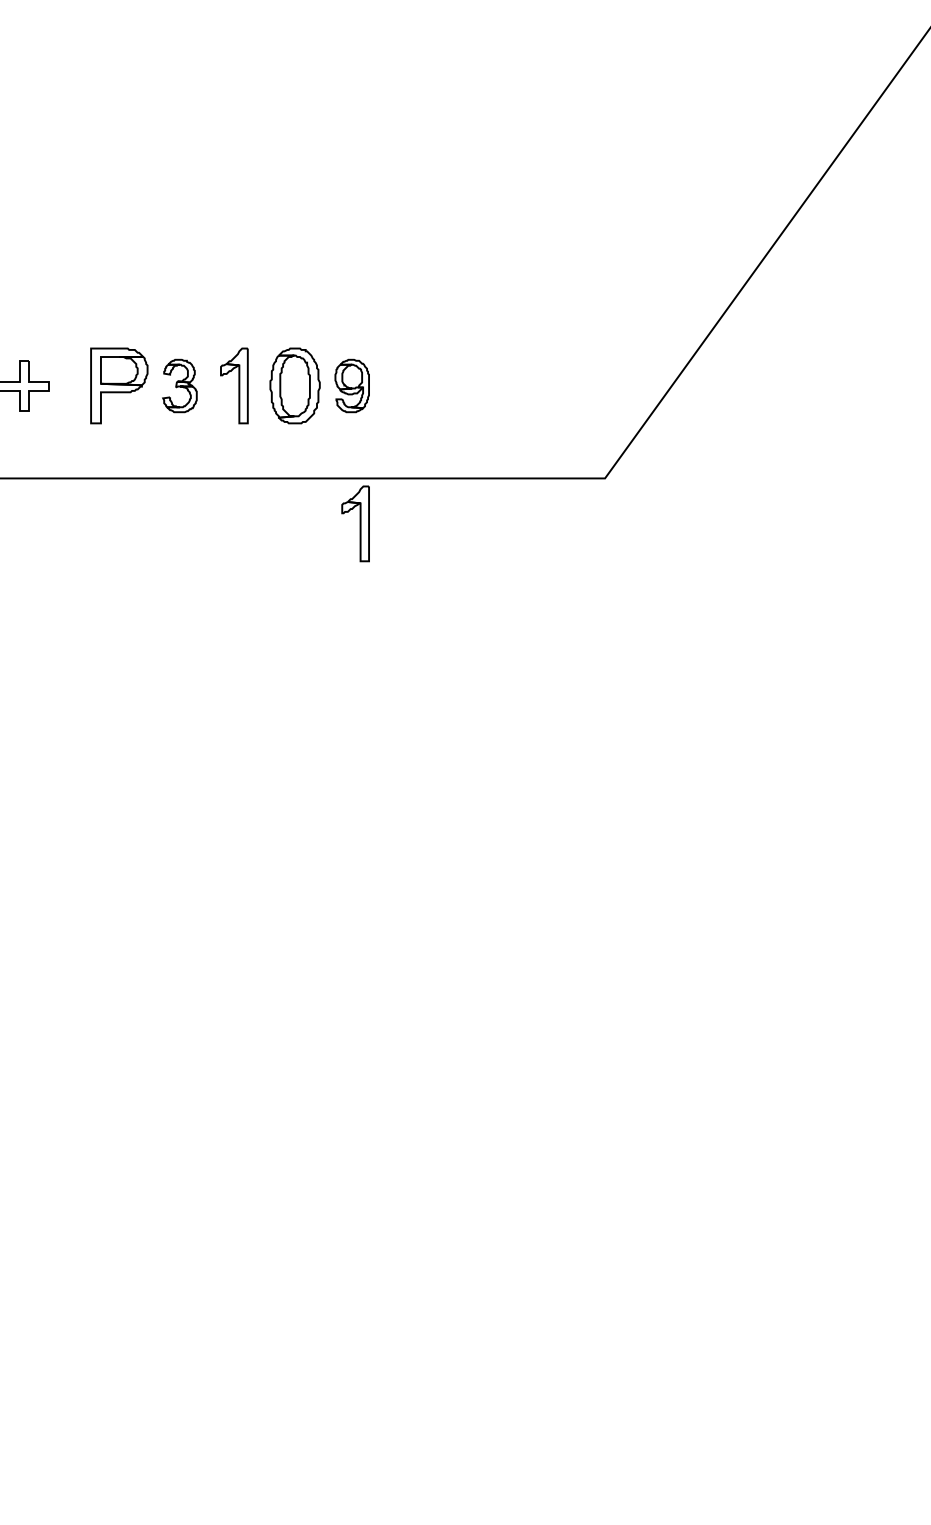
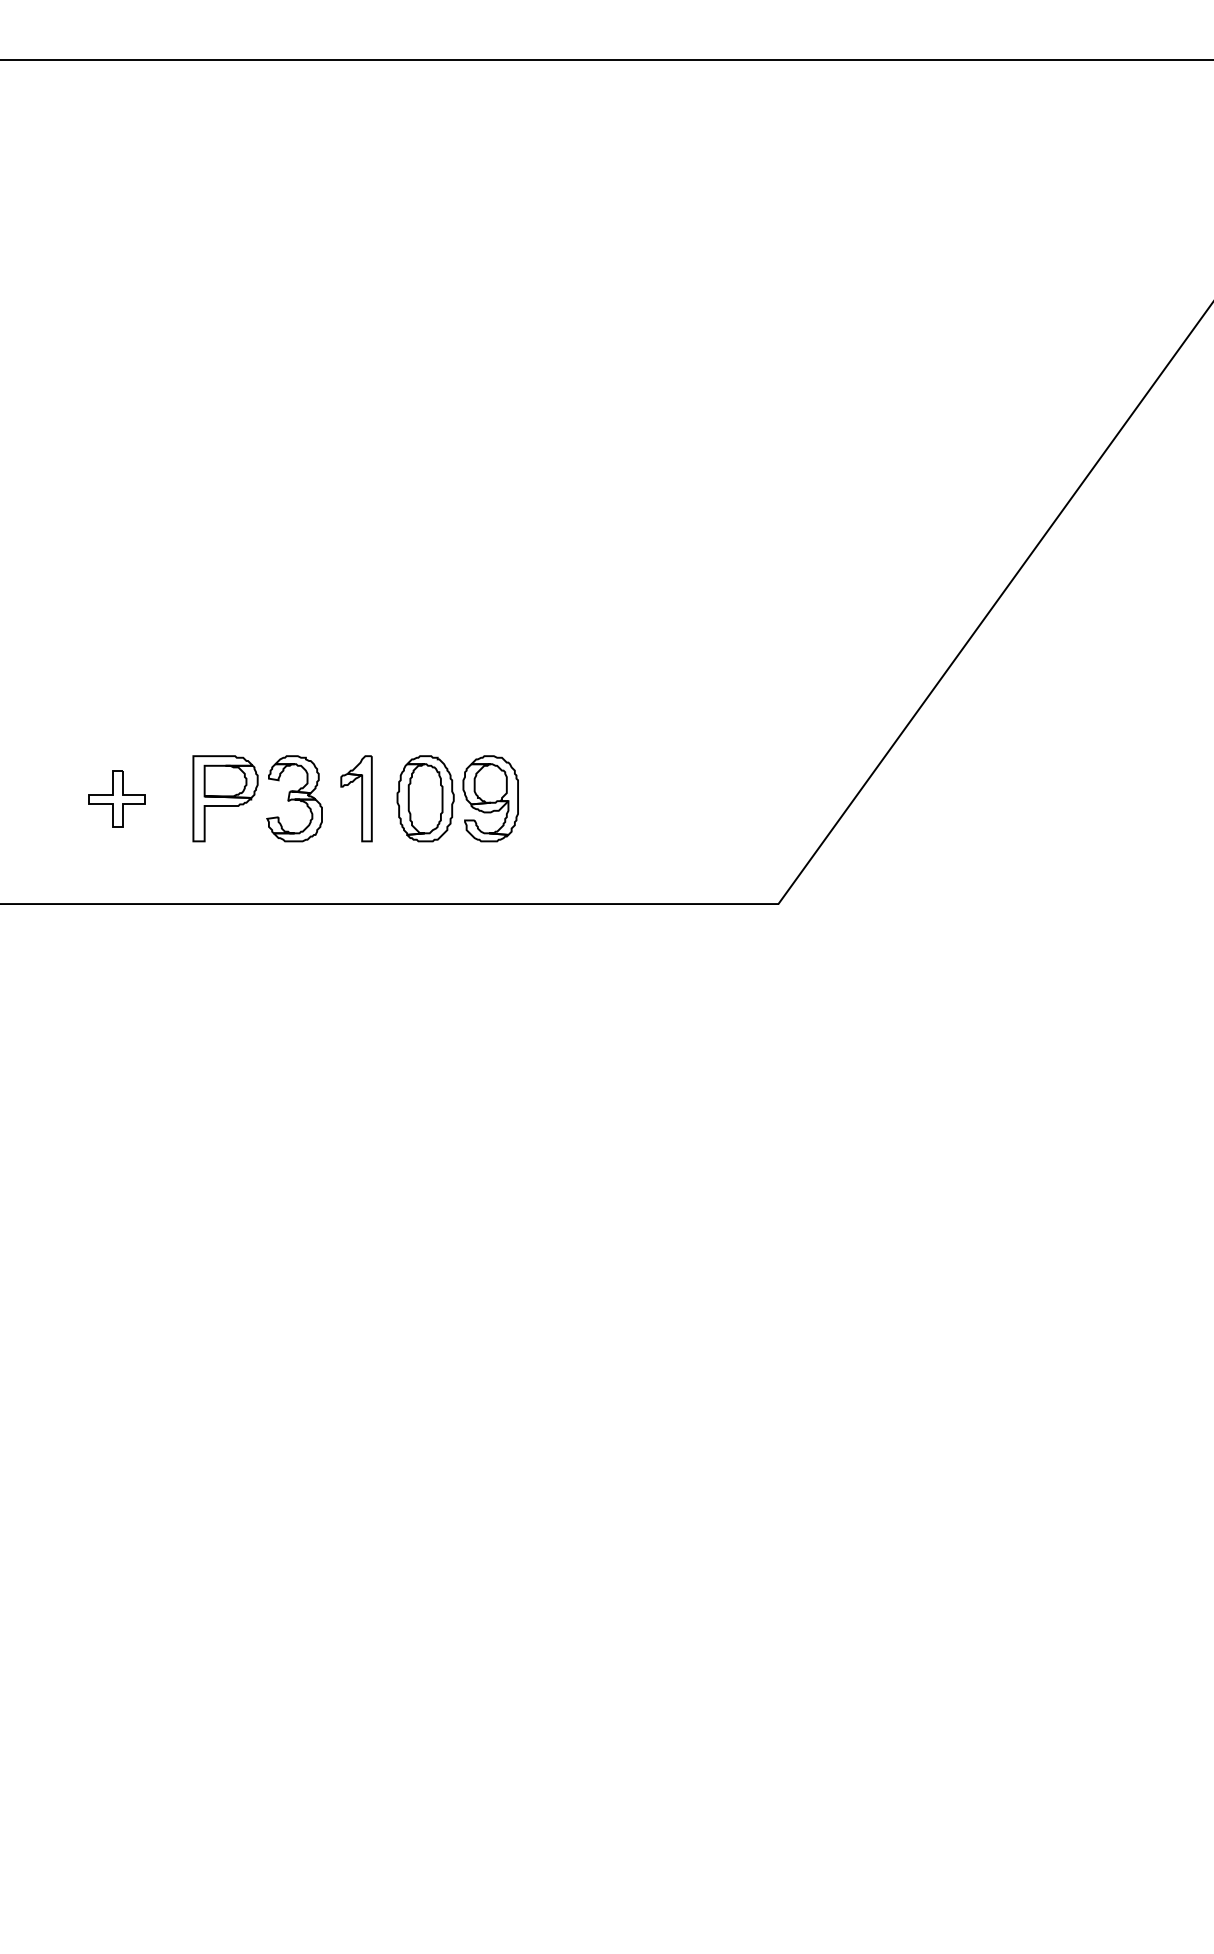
part: (179, 385) -> (294, 798), size x1.43
part: (352, 385) -> (490, 798), size x1.43
part: (355, 523) -> (494, 955), removed

